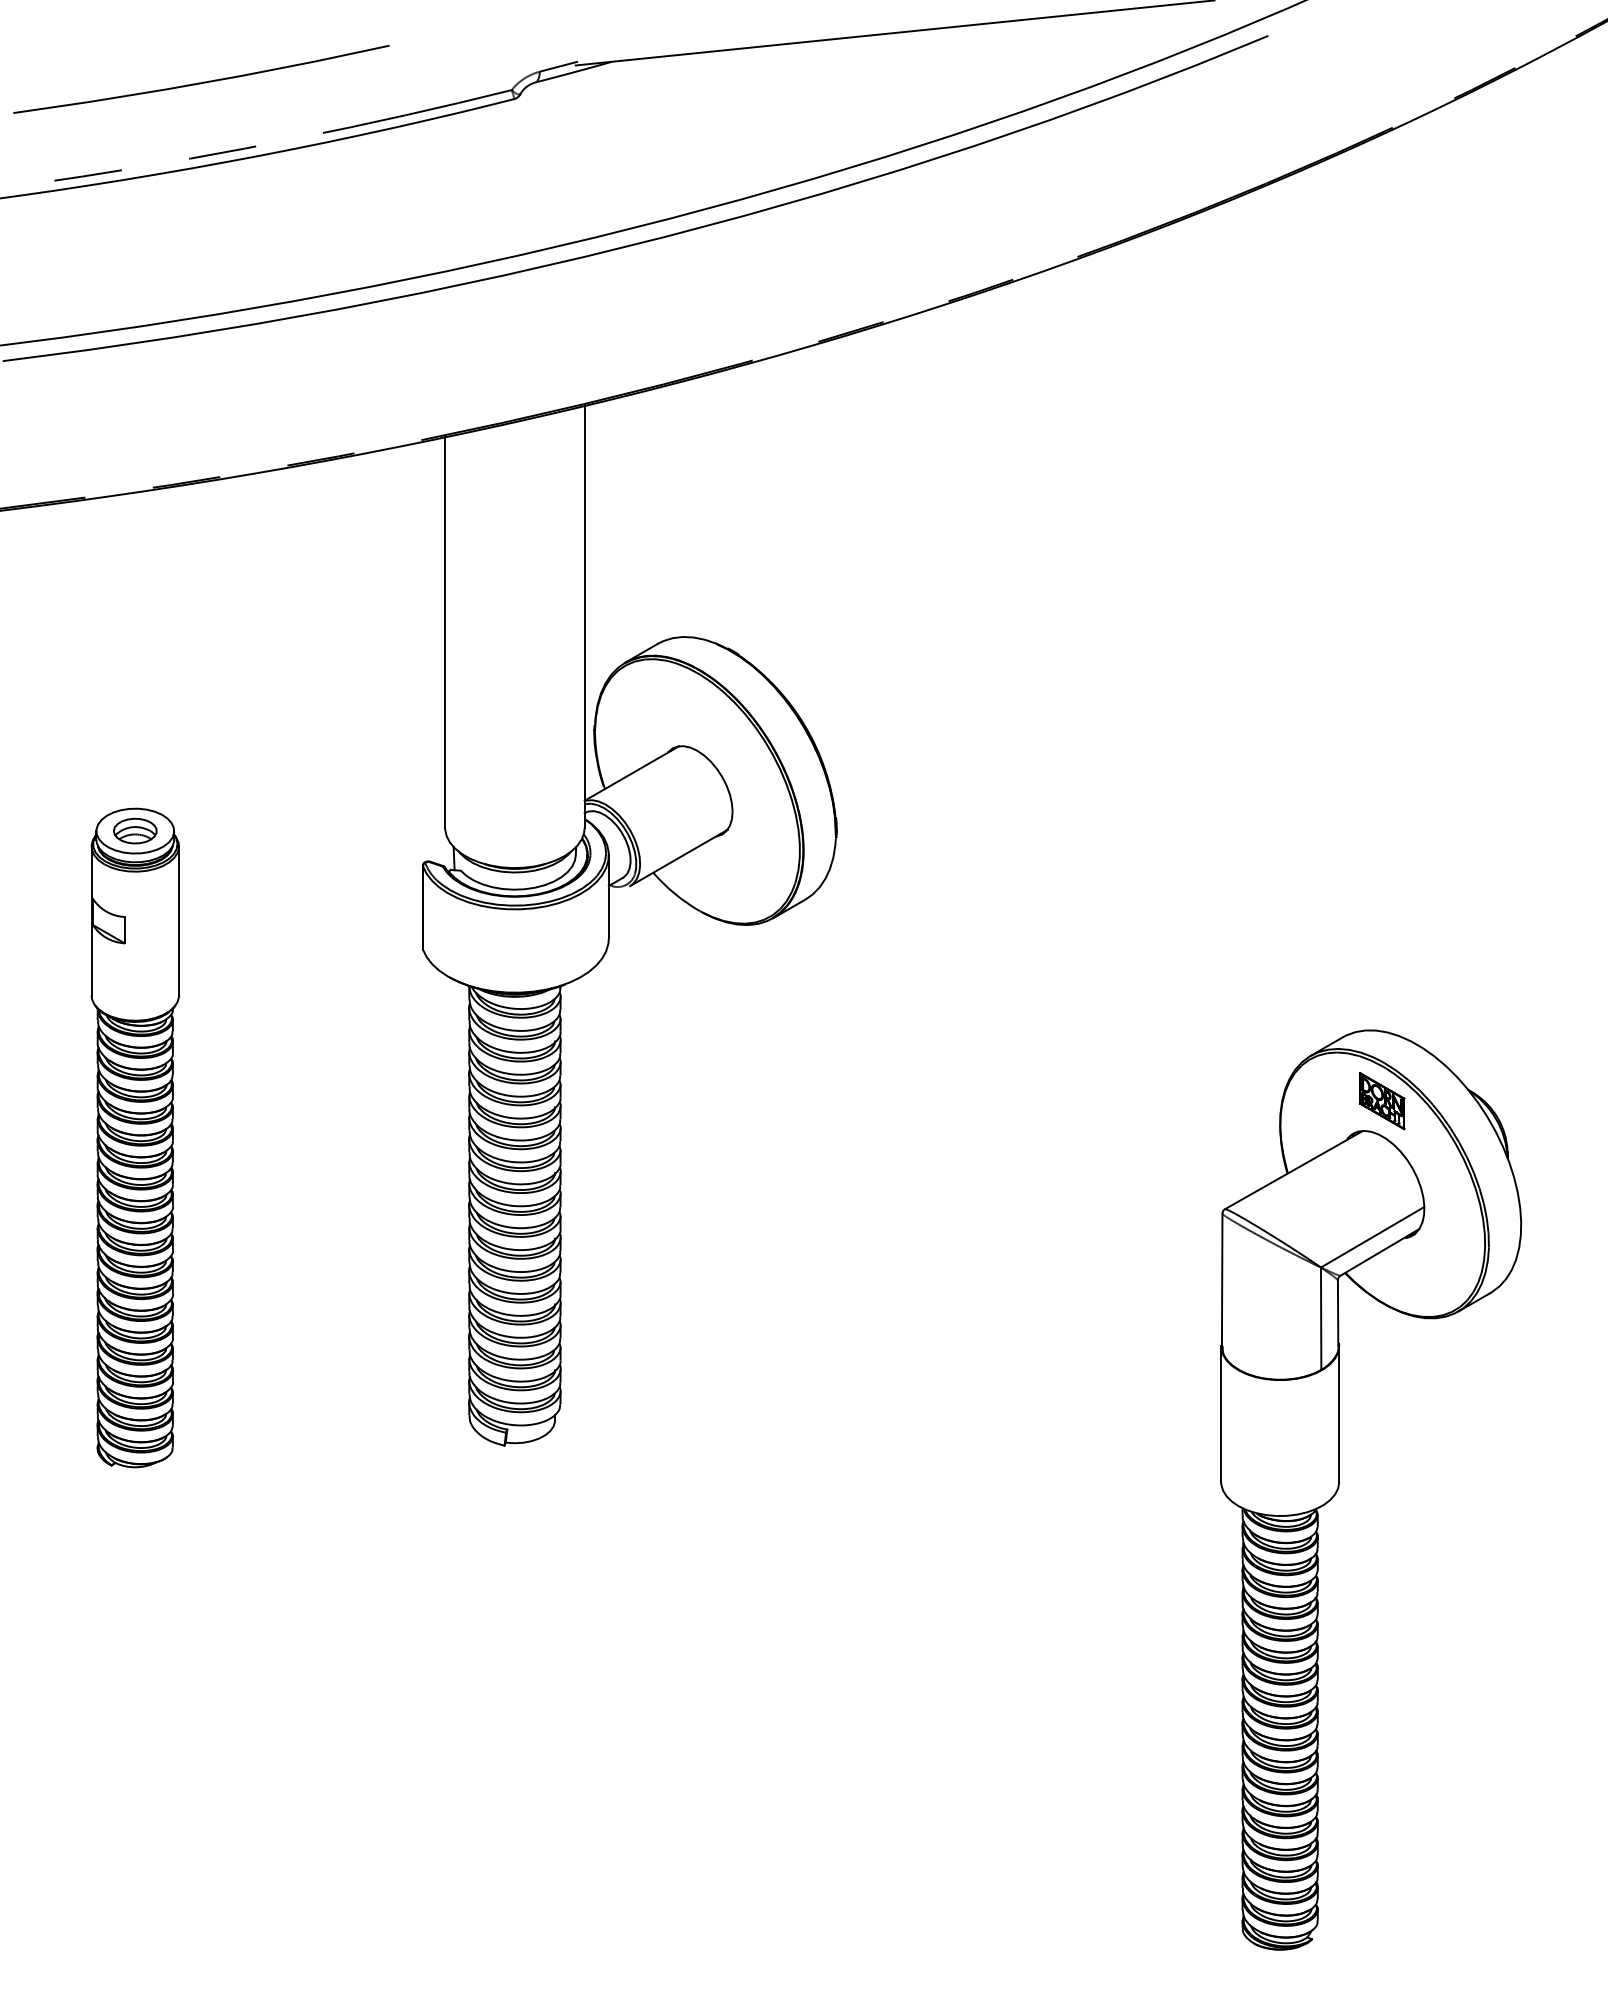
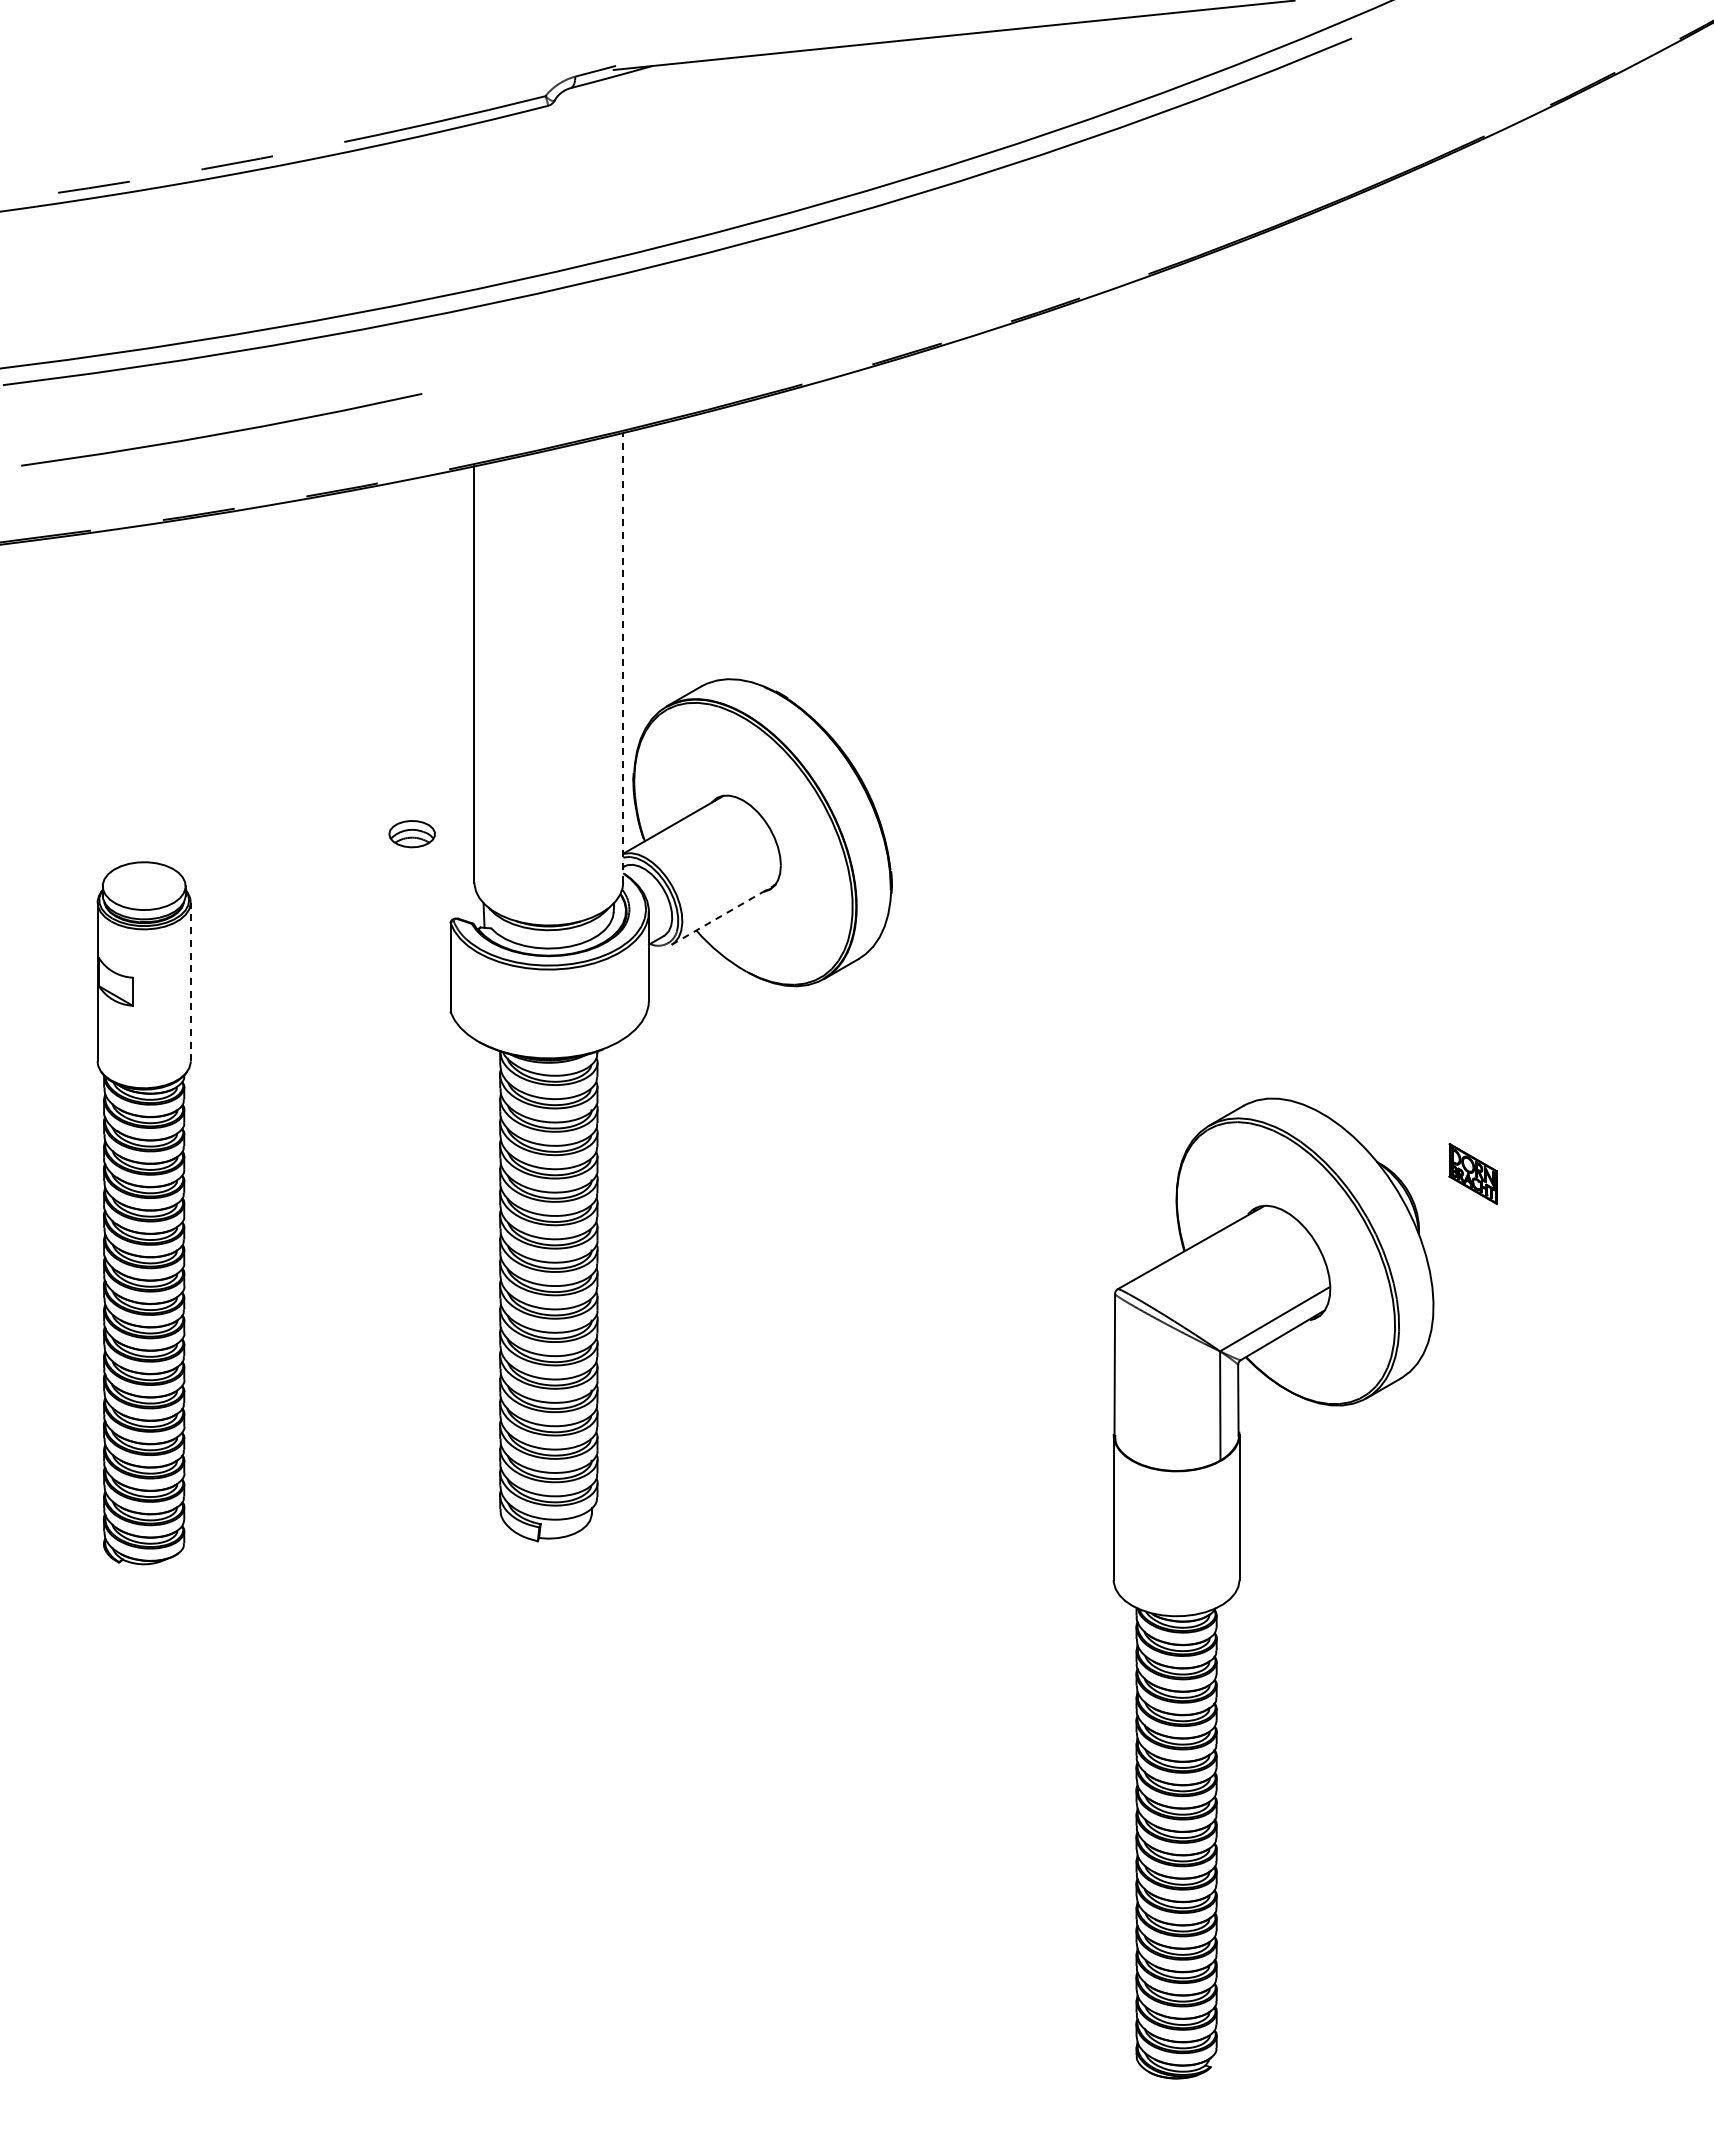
curve: (201, 81) -> (221, 432), moved
line: (584, 616) -> (623, 657), solid -> dashed
part: (134, 831) -> (411, 834), moved
line: (678, 857) -> (723, 914), solid -> dashed
line: (178, 920) -> (190, 981), solid -> dashed
part: (1340, 1484) -> (1240, 1582), moved

